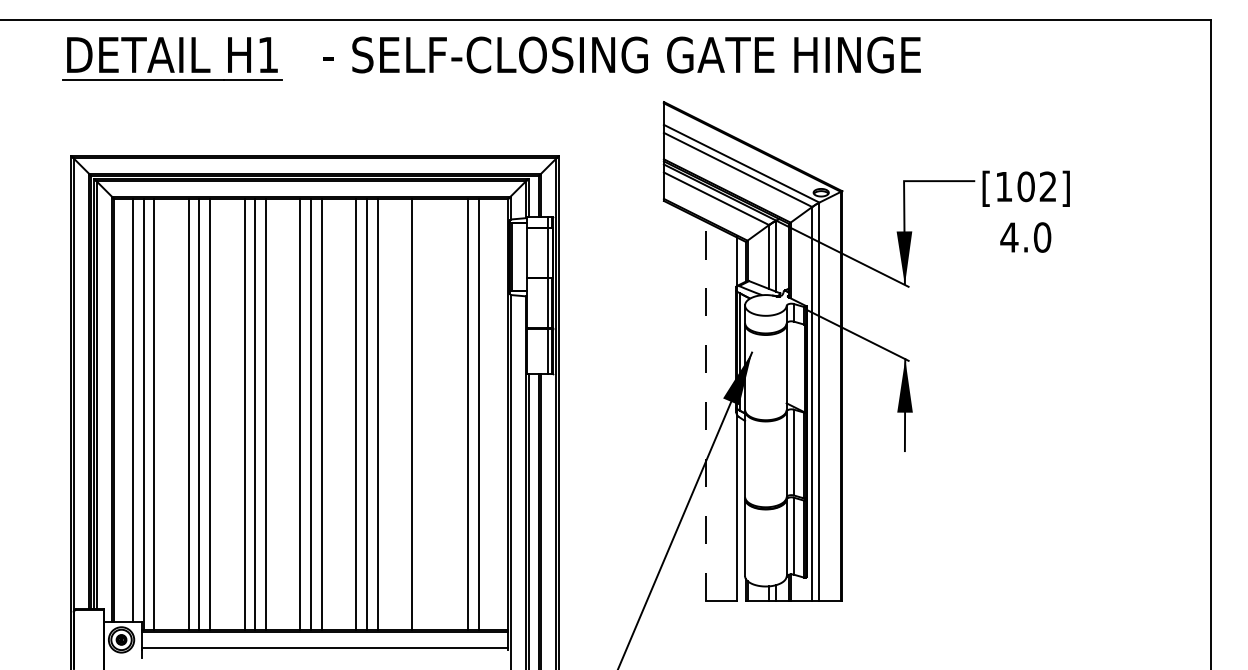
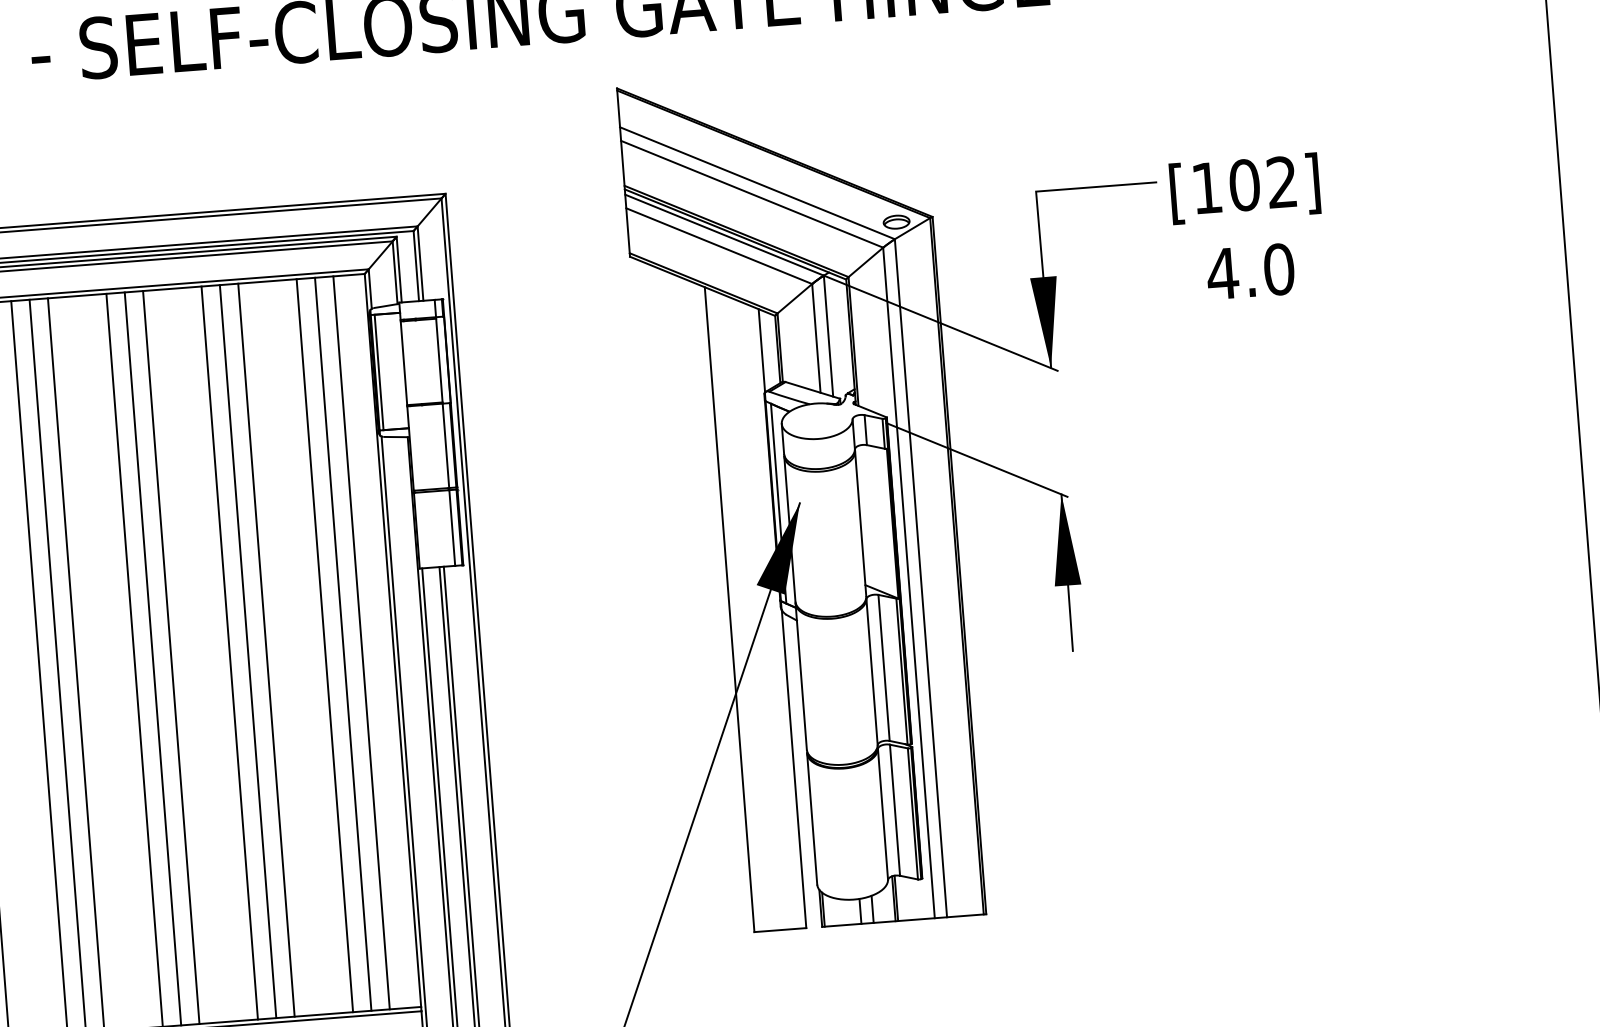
line: (706, 411) -> (730, 609), dashed -> solid
line: (423, 414) -> (248, 651), added
line: (433, 414) -> (265, 650), added
line: (489, 414) -> (361, 643), added

